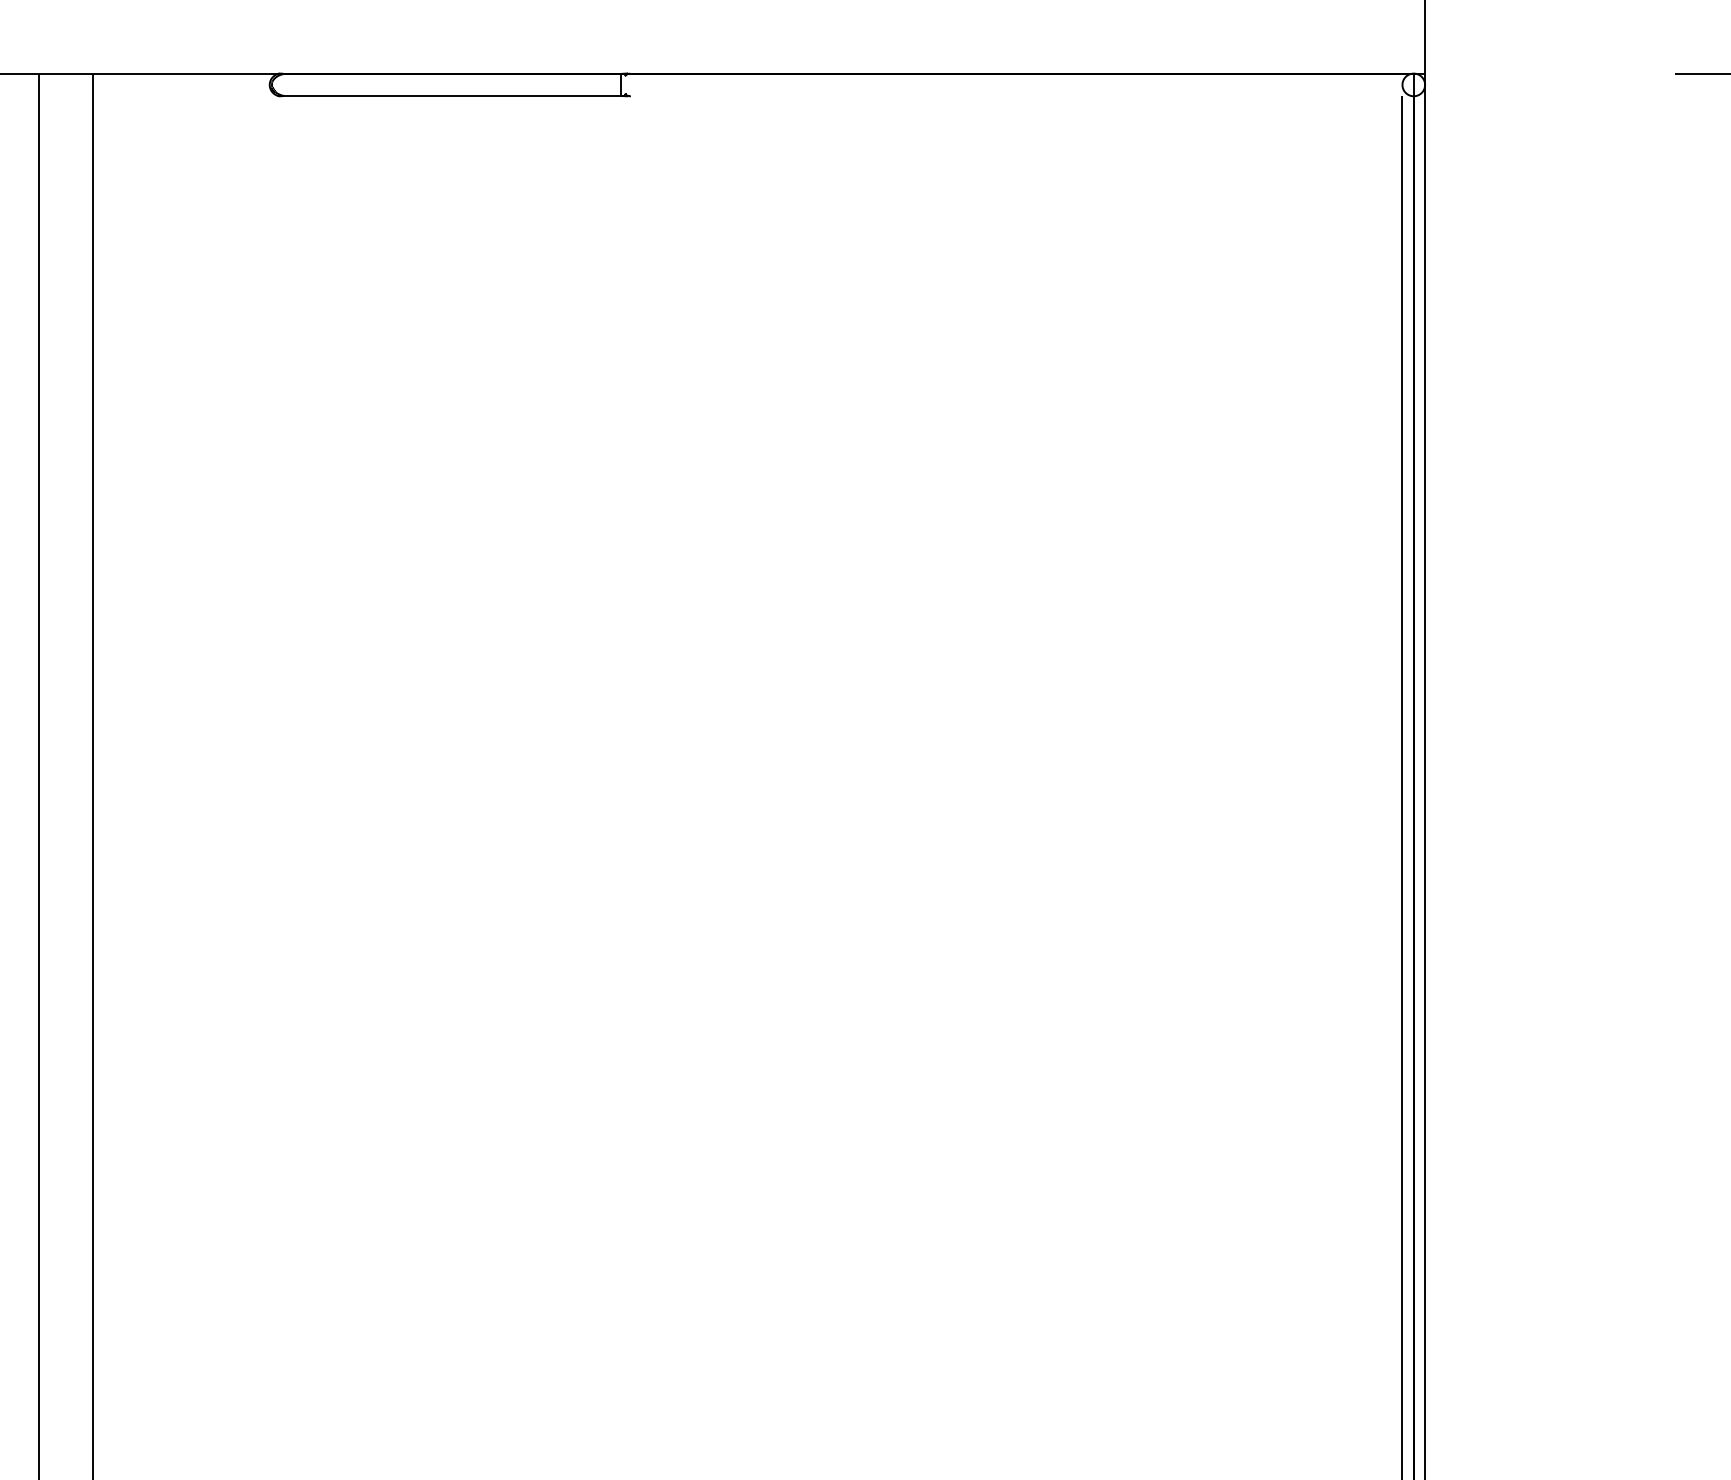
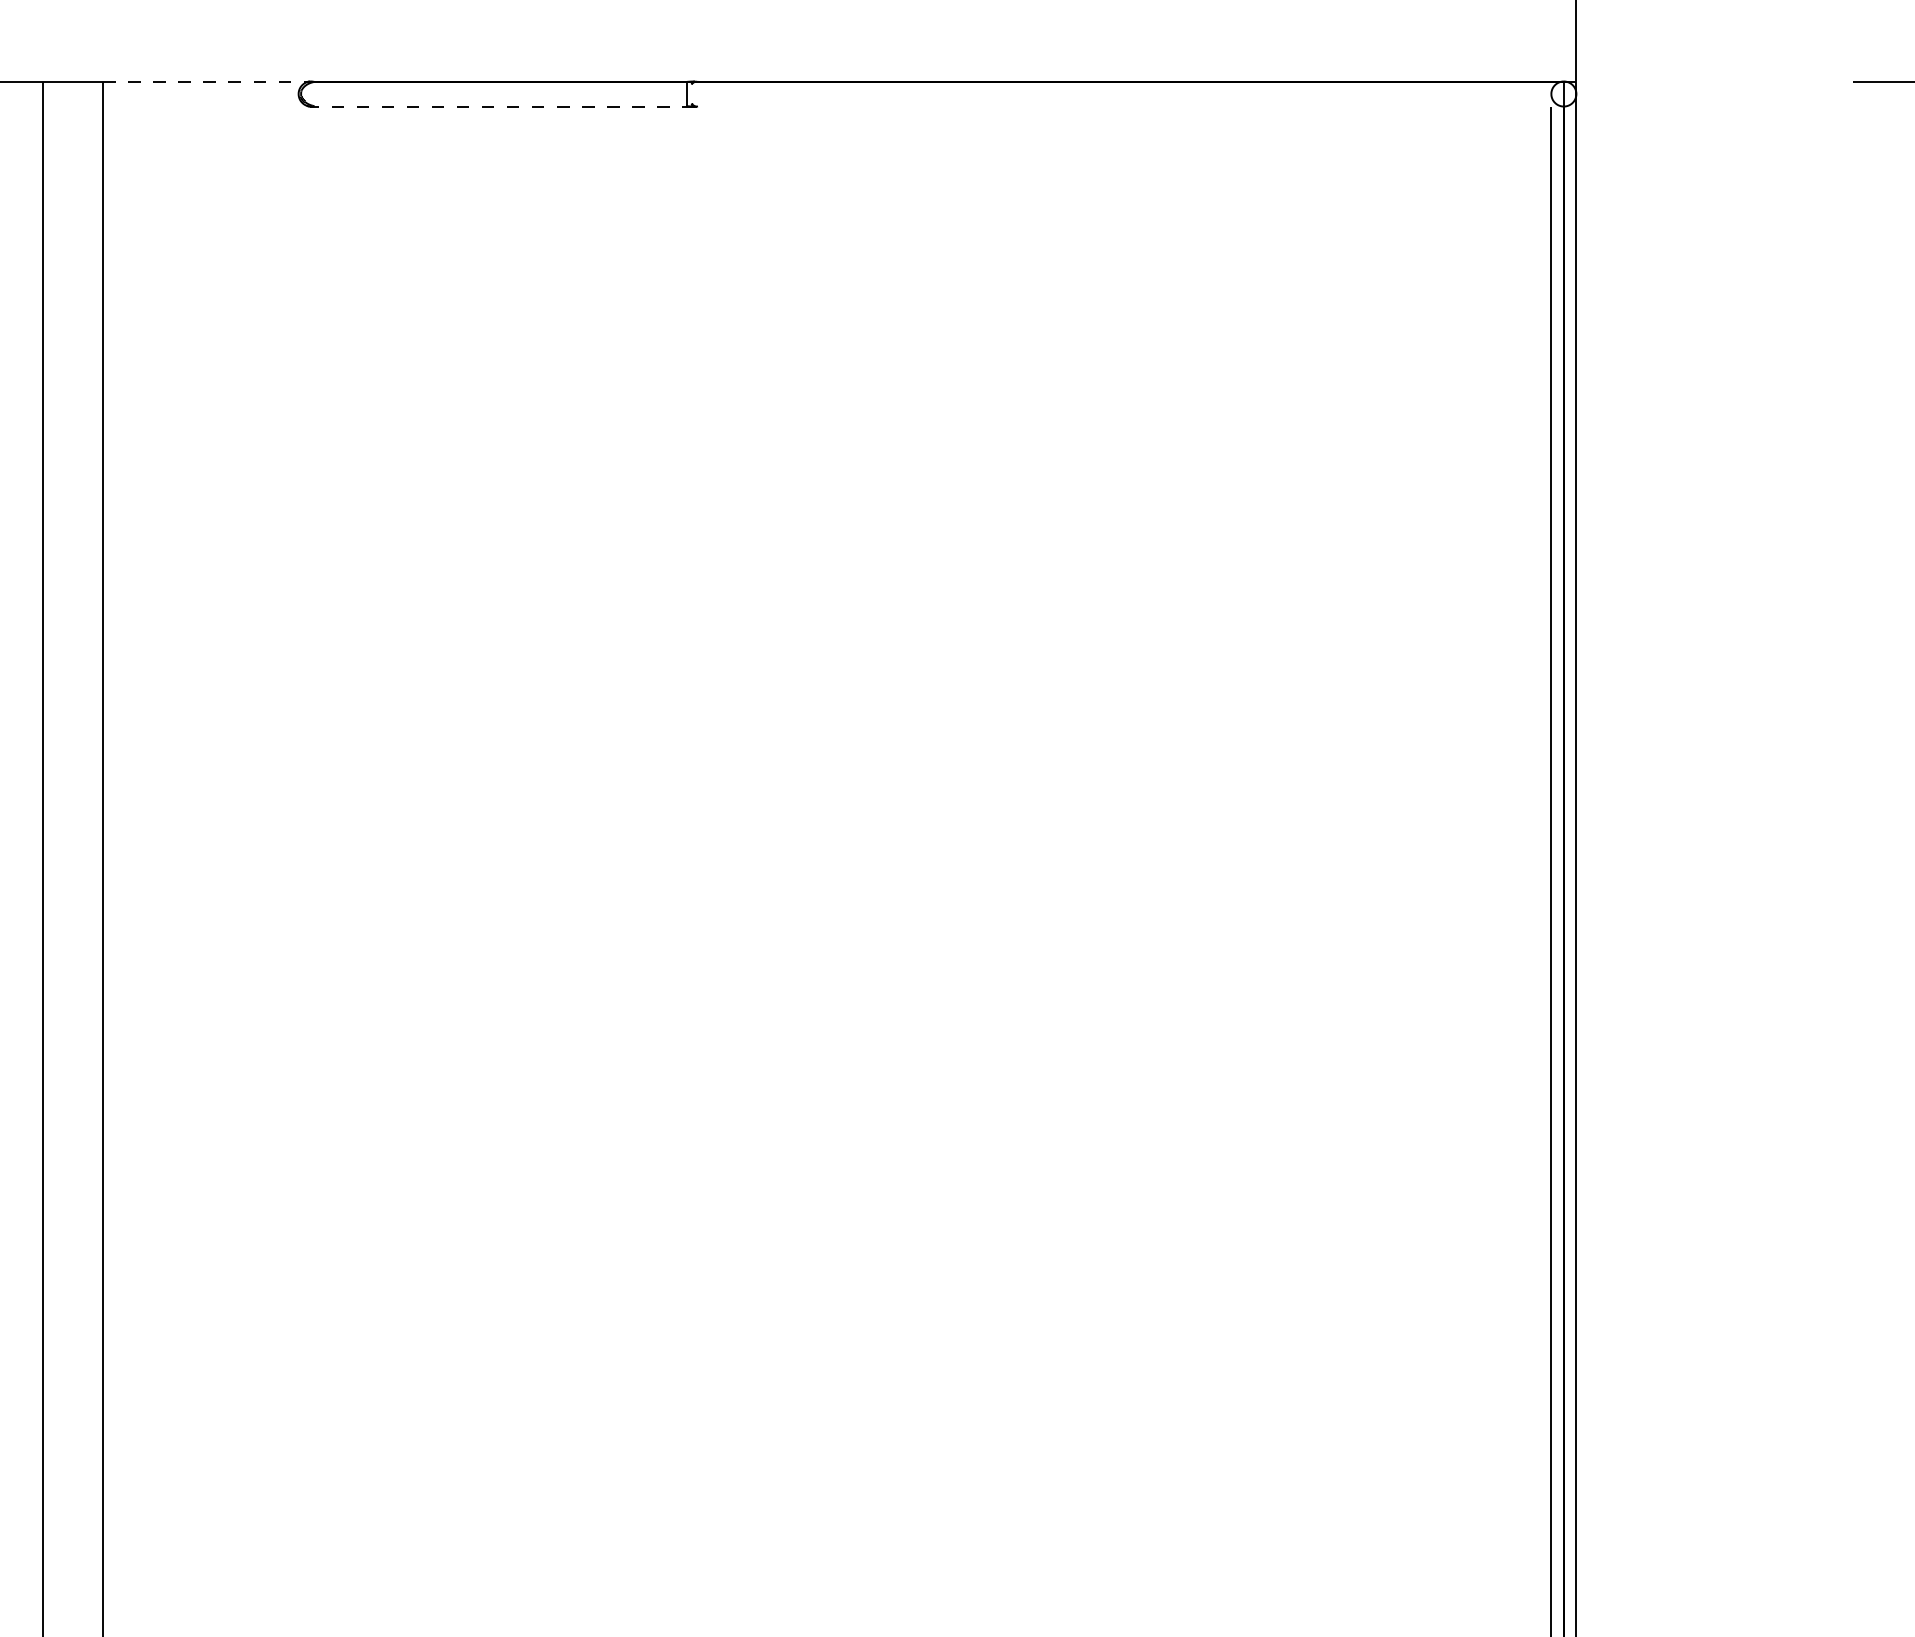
line: (187, 73) -> (207, 81), solid -> dashed
line: (454, 96) -> (502, 106), solid -> dashed

